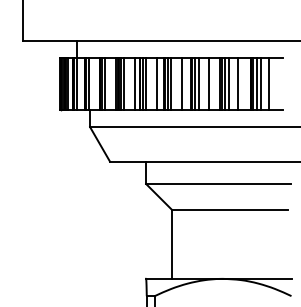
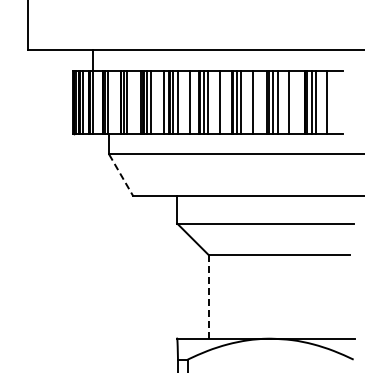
line: (100, 144) -> (121, 175), solid -> dashed
line: (171, 244) -> (208, 296), solid -> dashed

